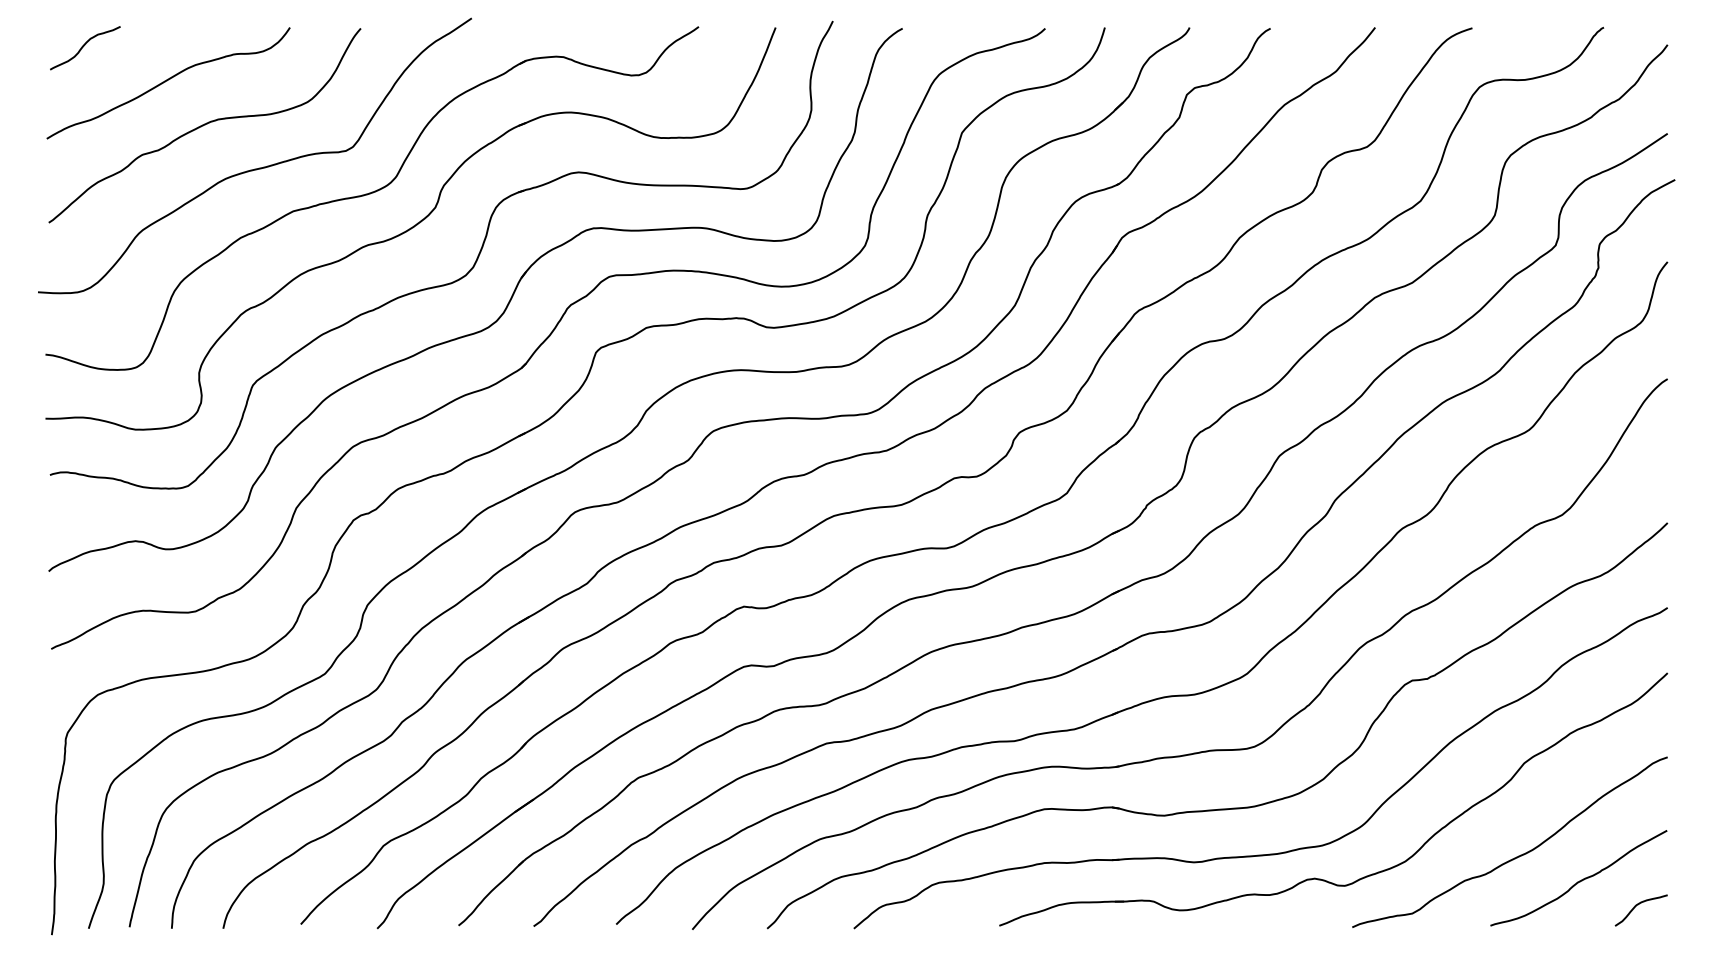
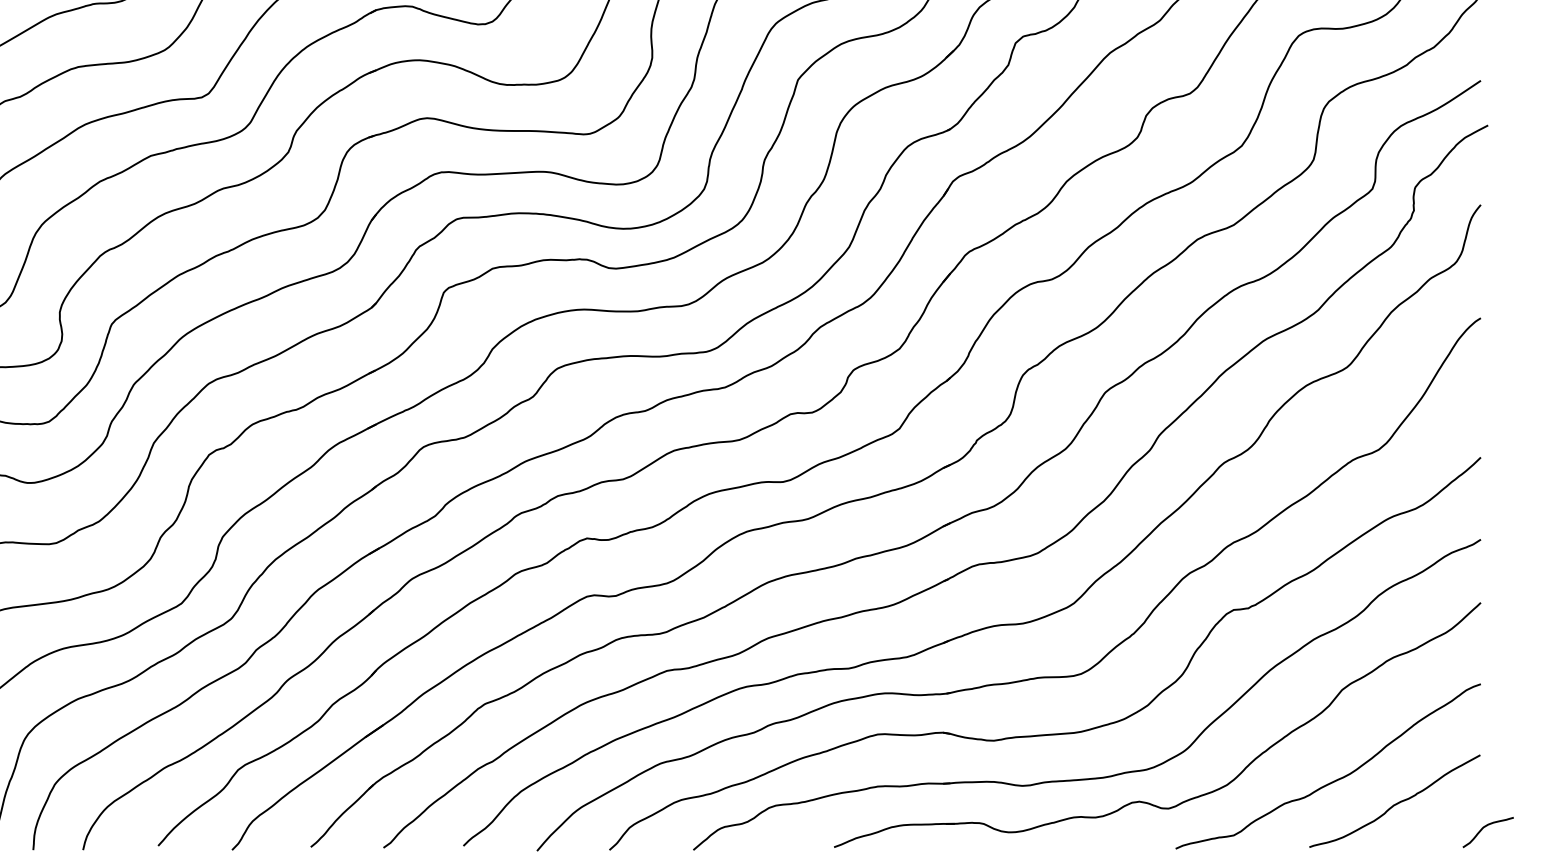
curve: (1638, 905) -> (1485, 827), moved

